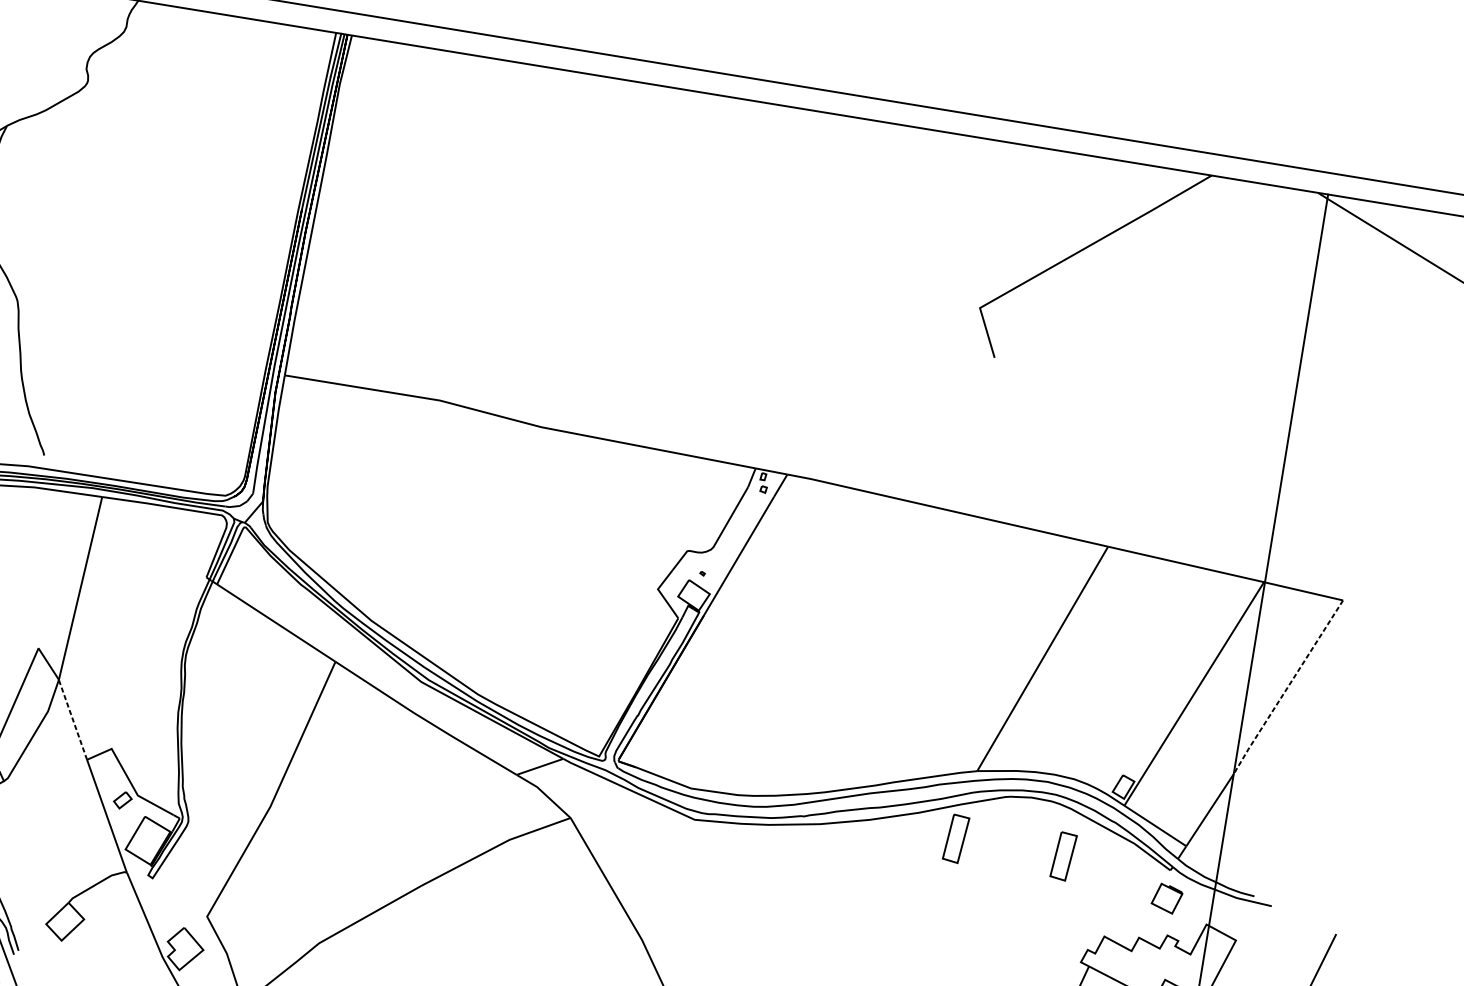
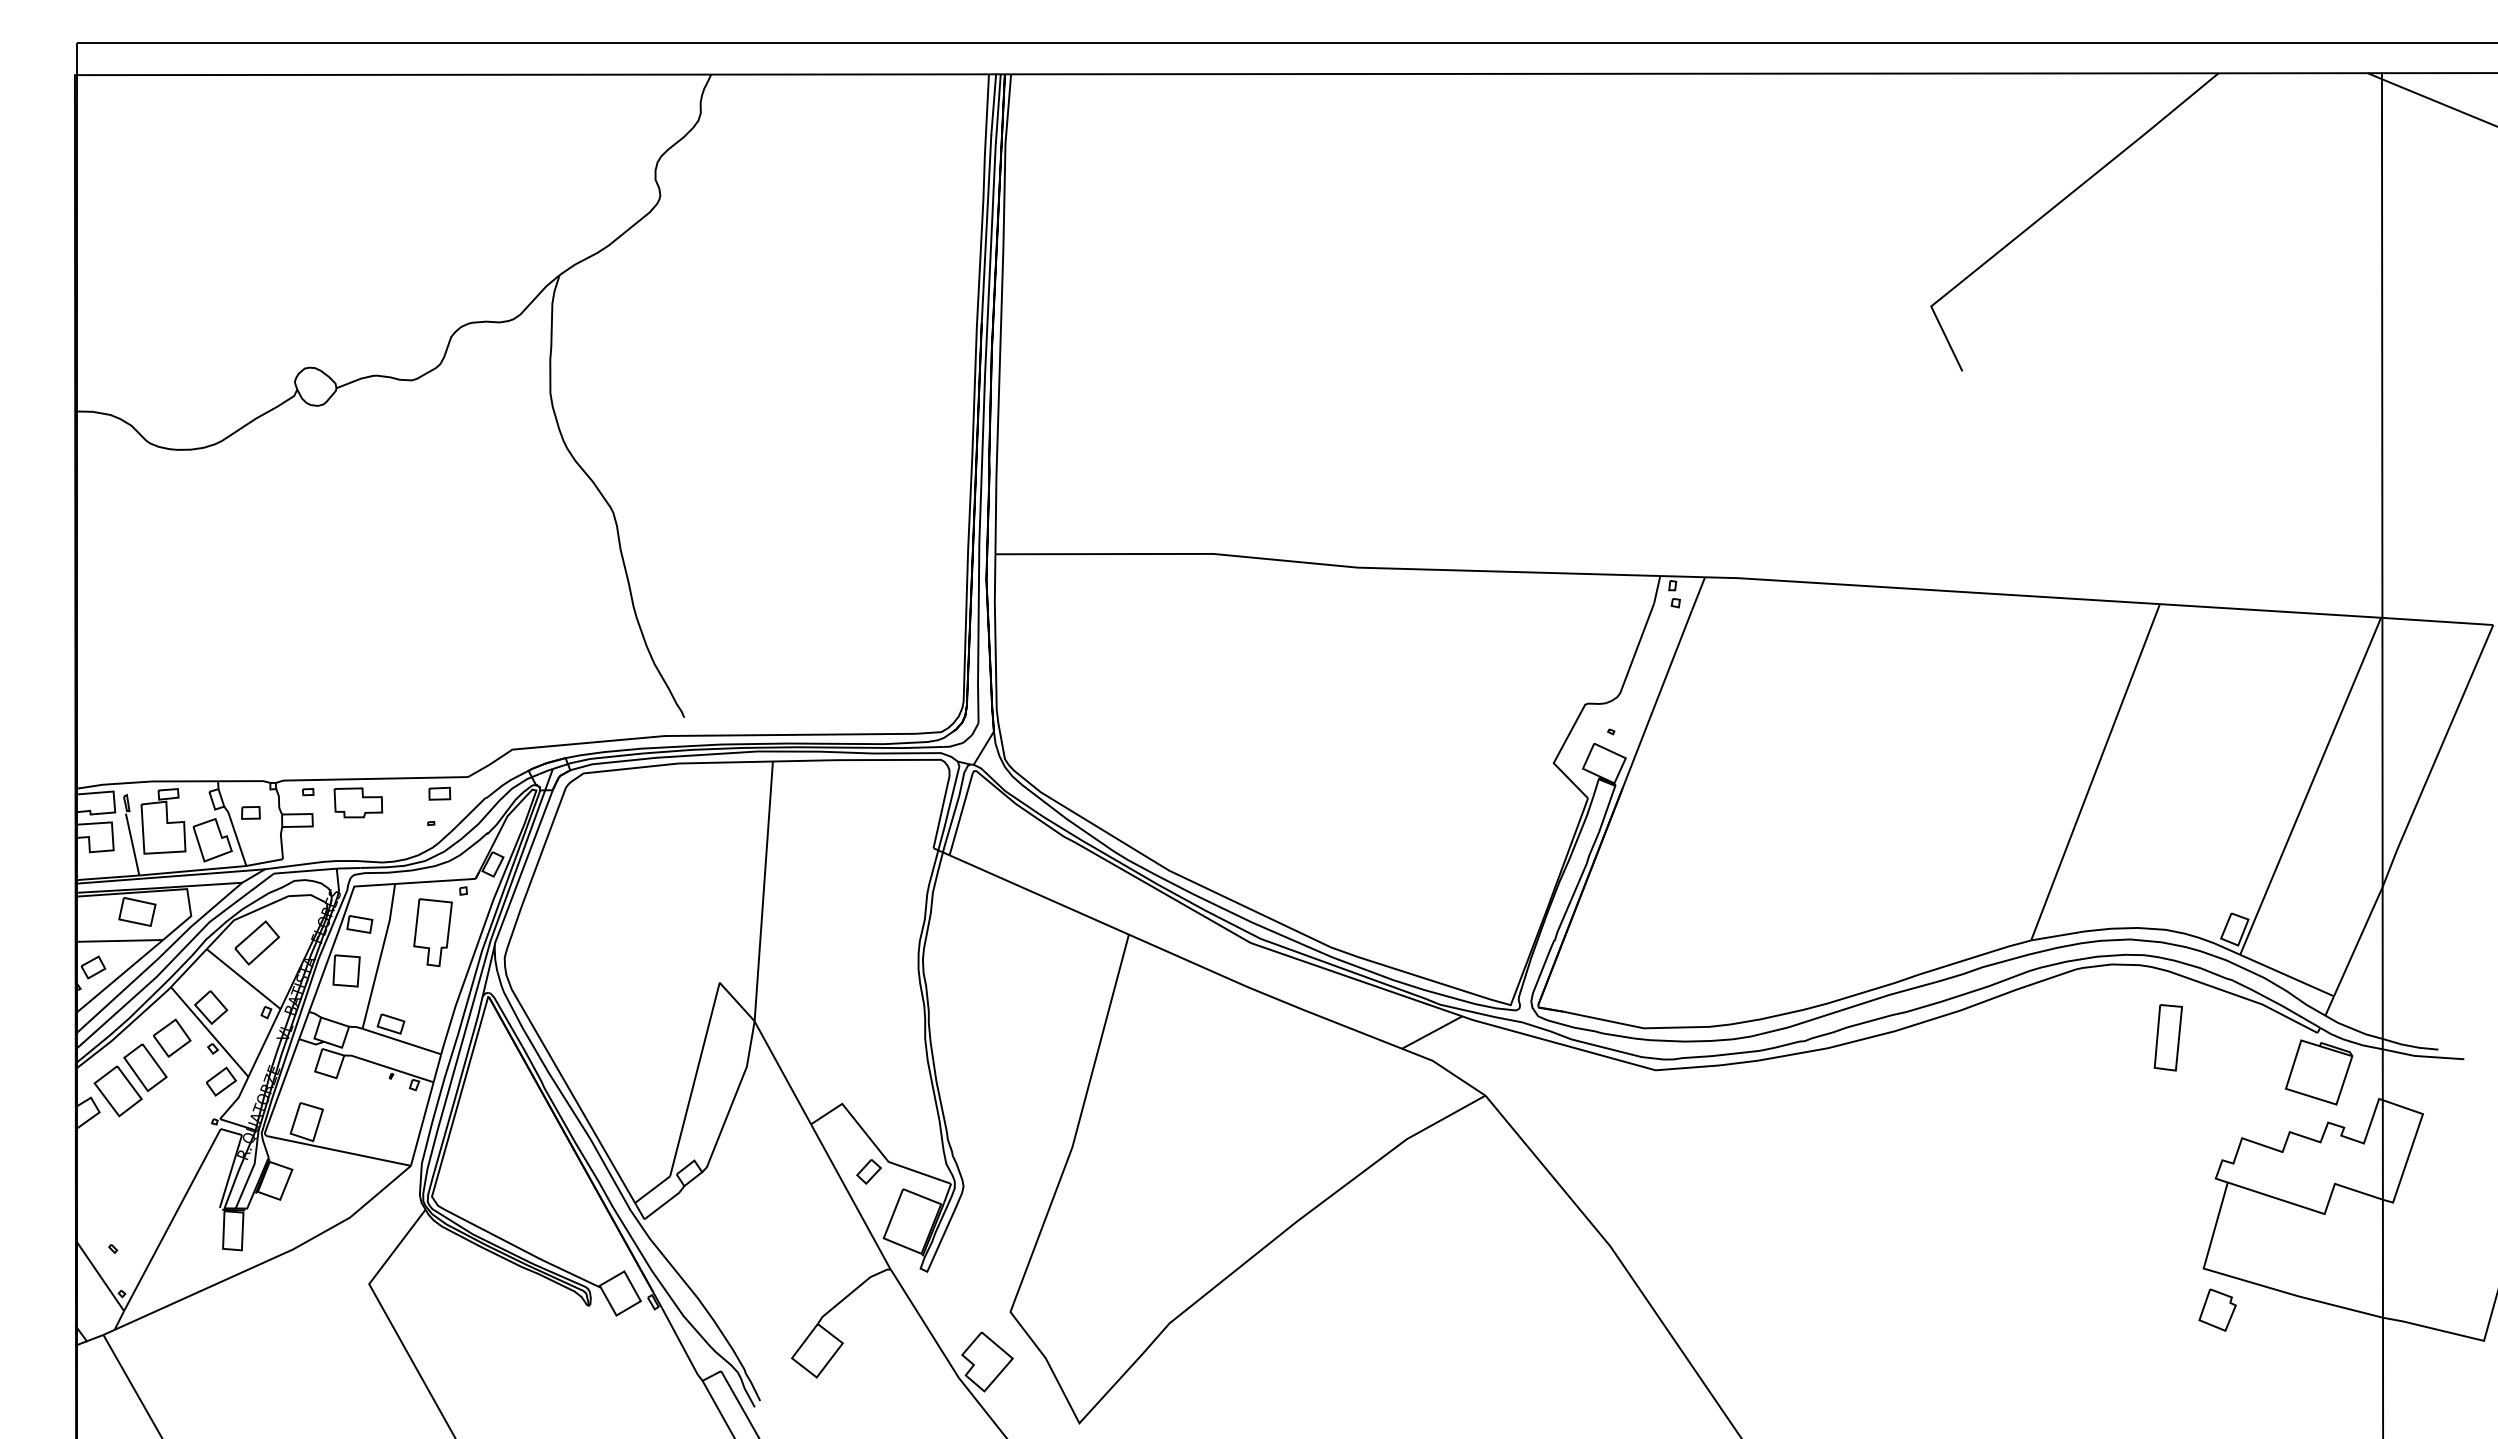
line: (1287, 688) -> (2436, 757), dashed -> solid
line: (72, 719) -> (782, 1072), dashed -> solid
part: (955, 838) -> (2016, 1037), removed
part: (1167, 898) -> (2319, 1072), size x1.67

